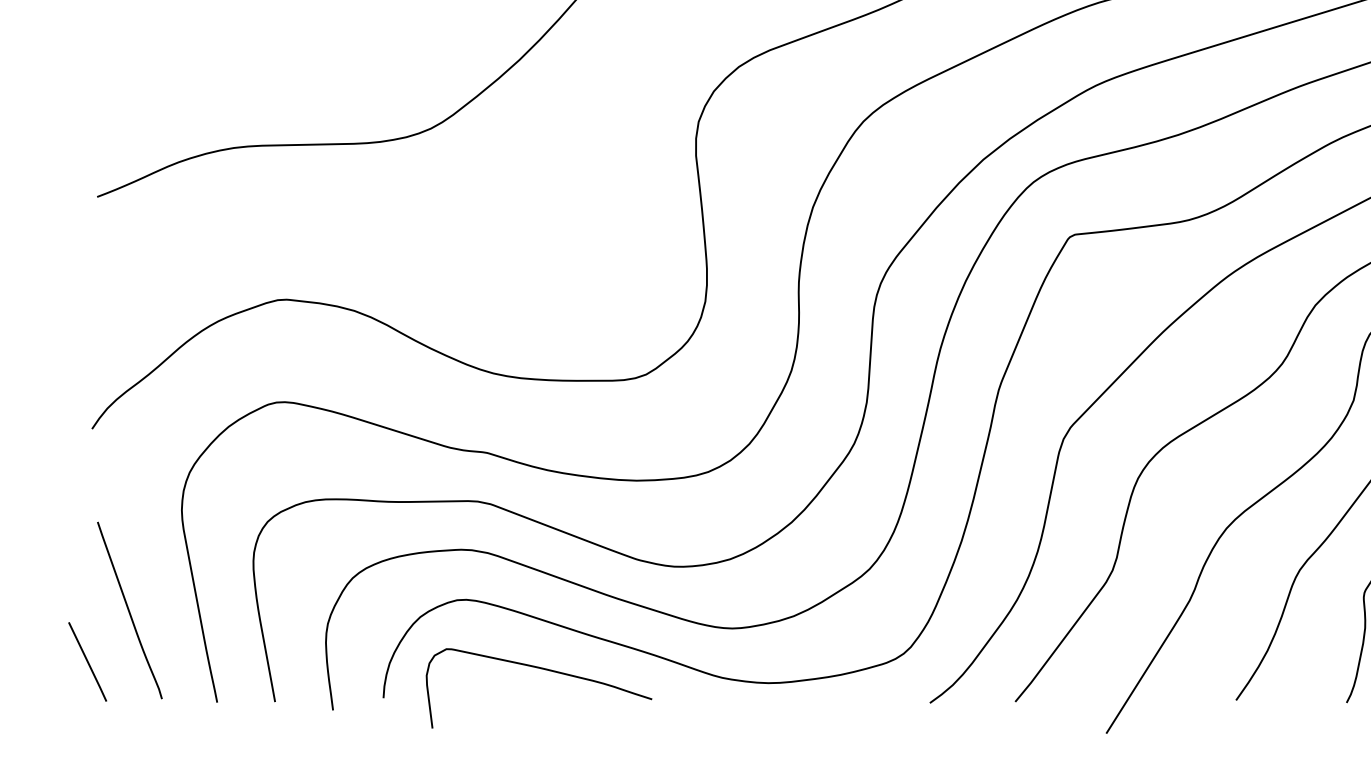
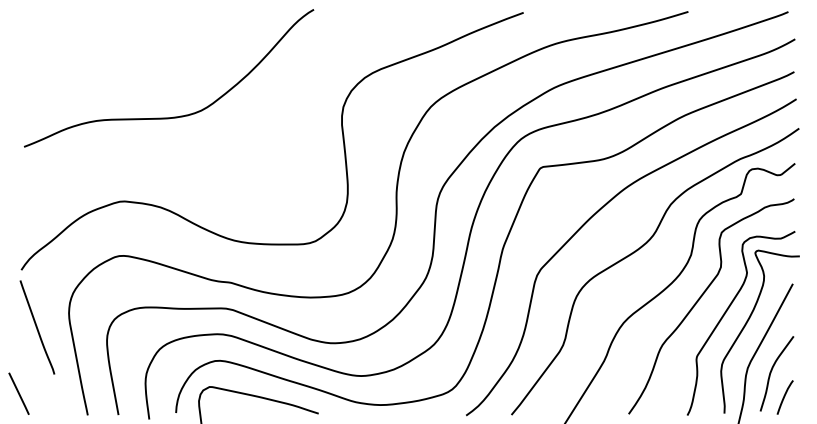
line: (129, 610) -> (37, 327), moved

